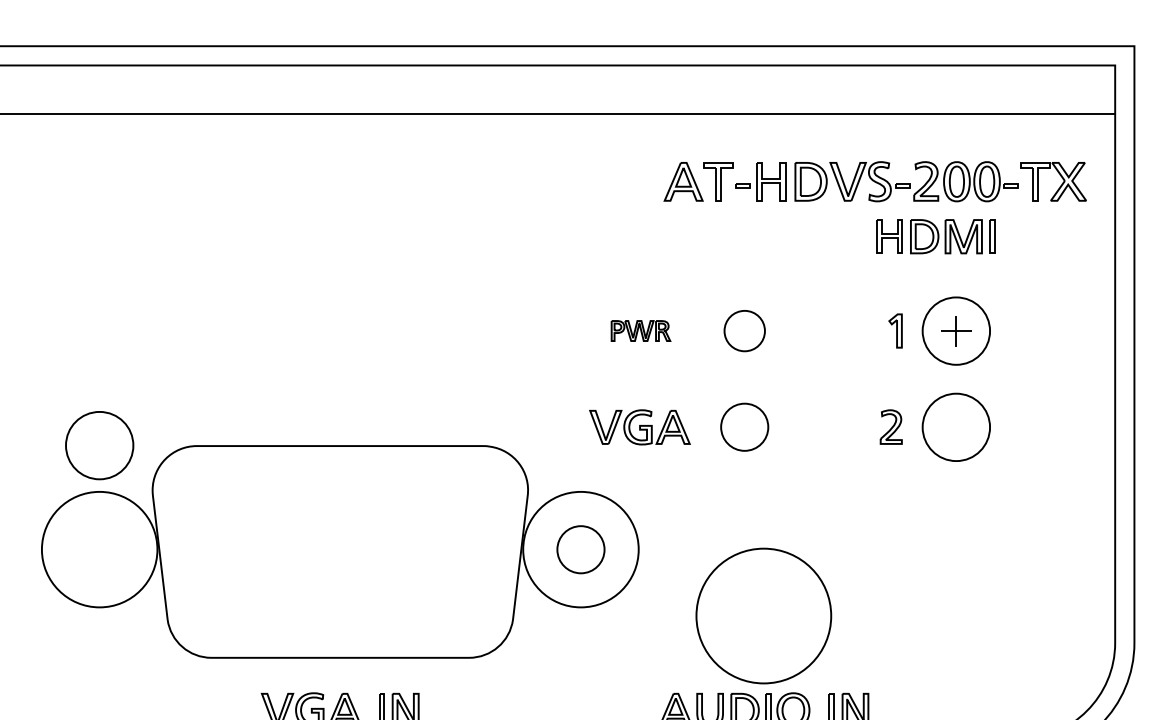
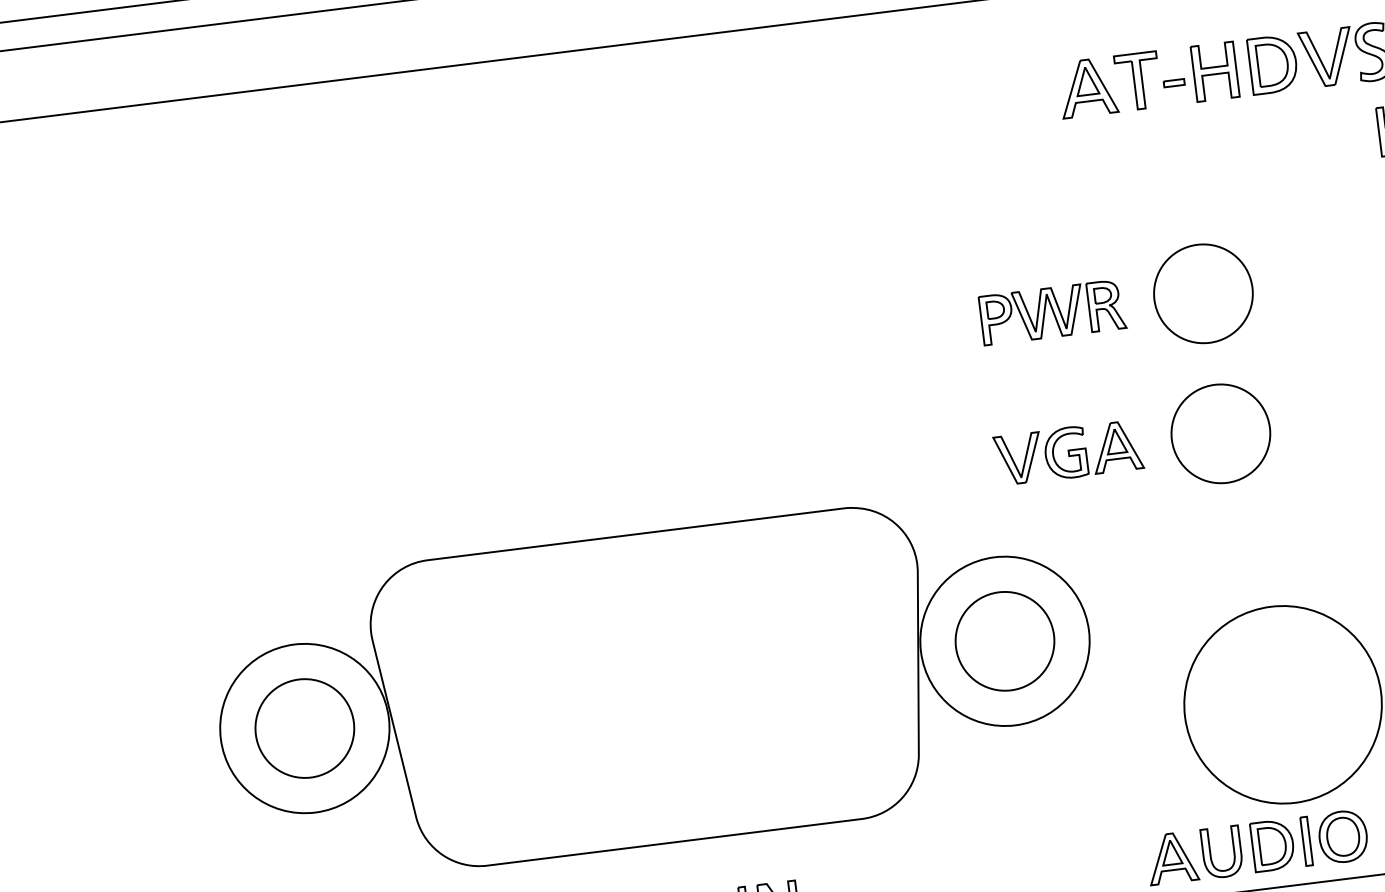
part: (640, 330) -> (1051, 311), size x1.67
part: (744, 330) -> (1203, 292), size x1.67
part: (744, 426) -> (1220, 432), size x1.43
part: (99, 445) -> (304, 728), moved
part: (580, 549) -> (1004, 641), size x1.43

